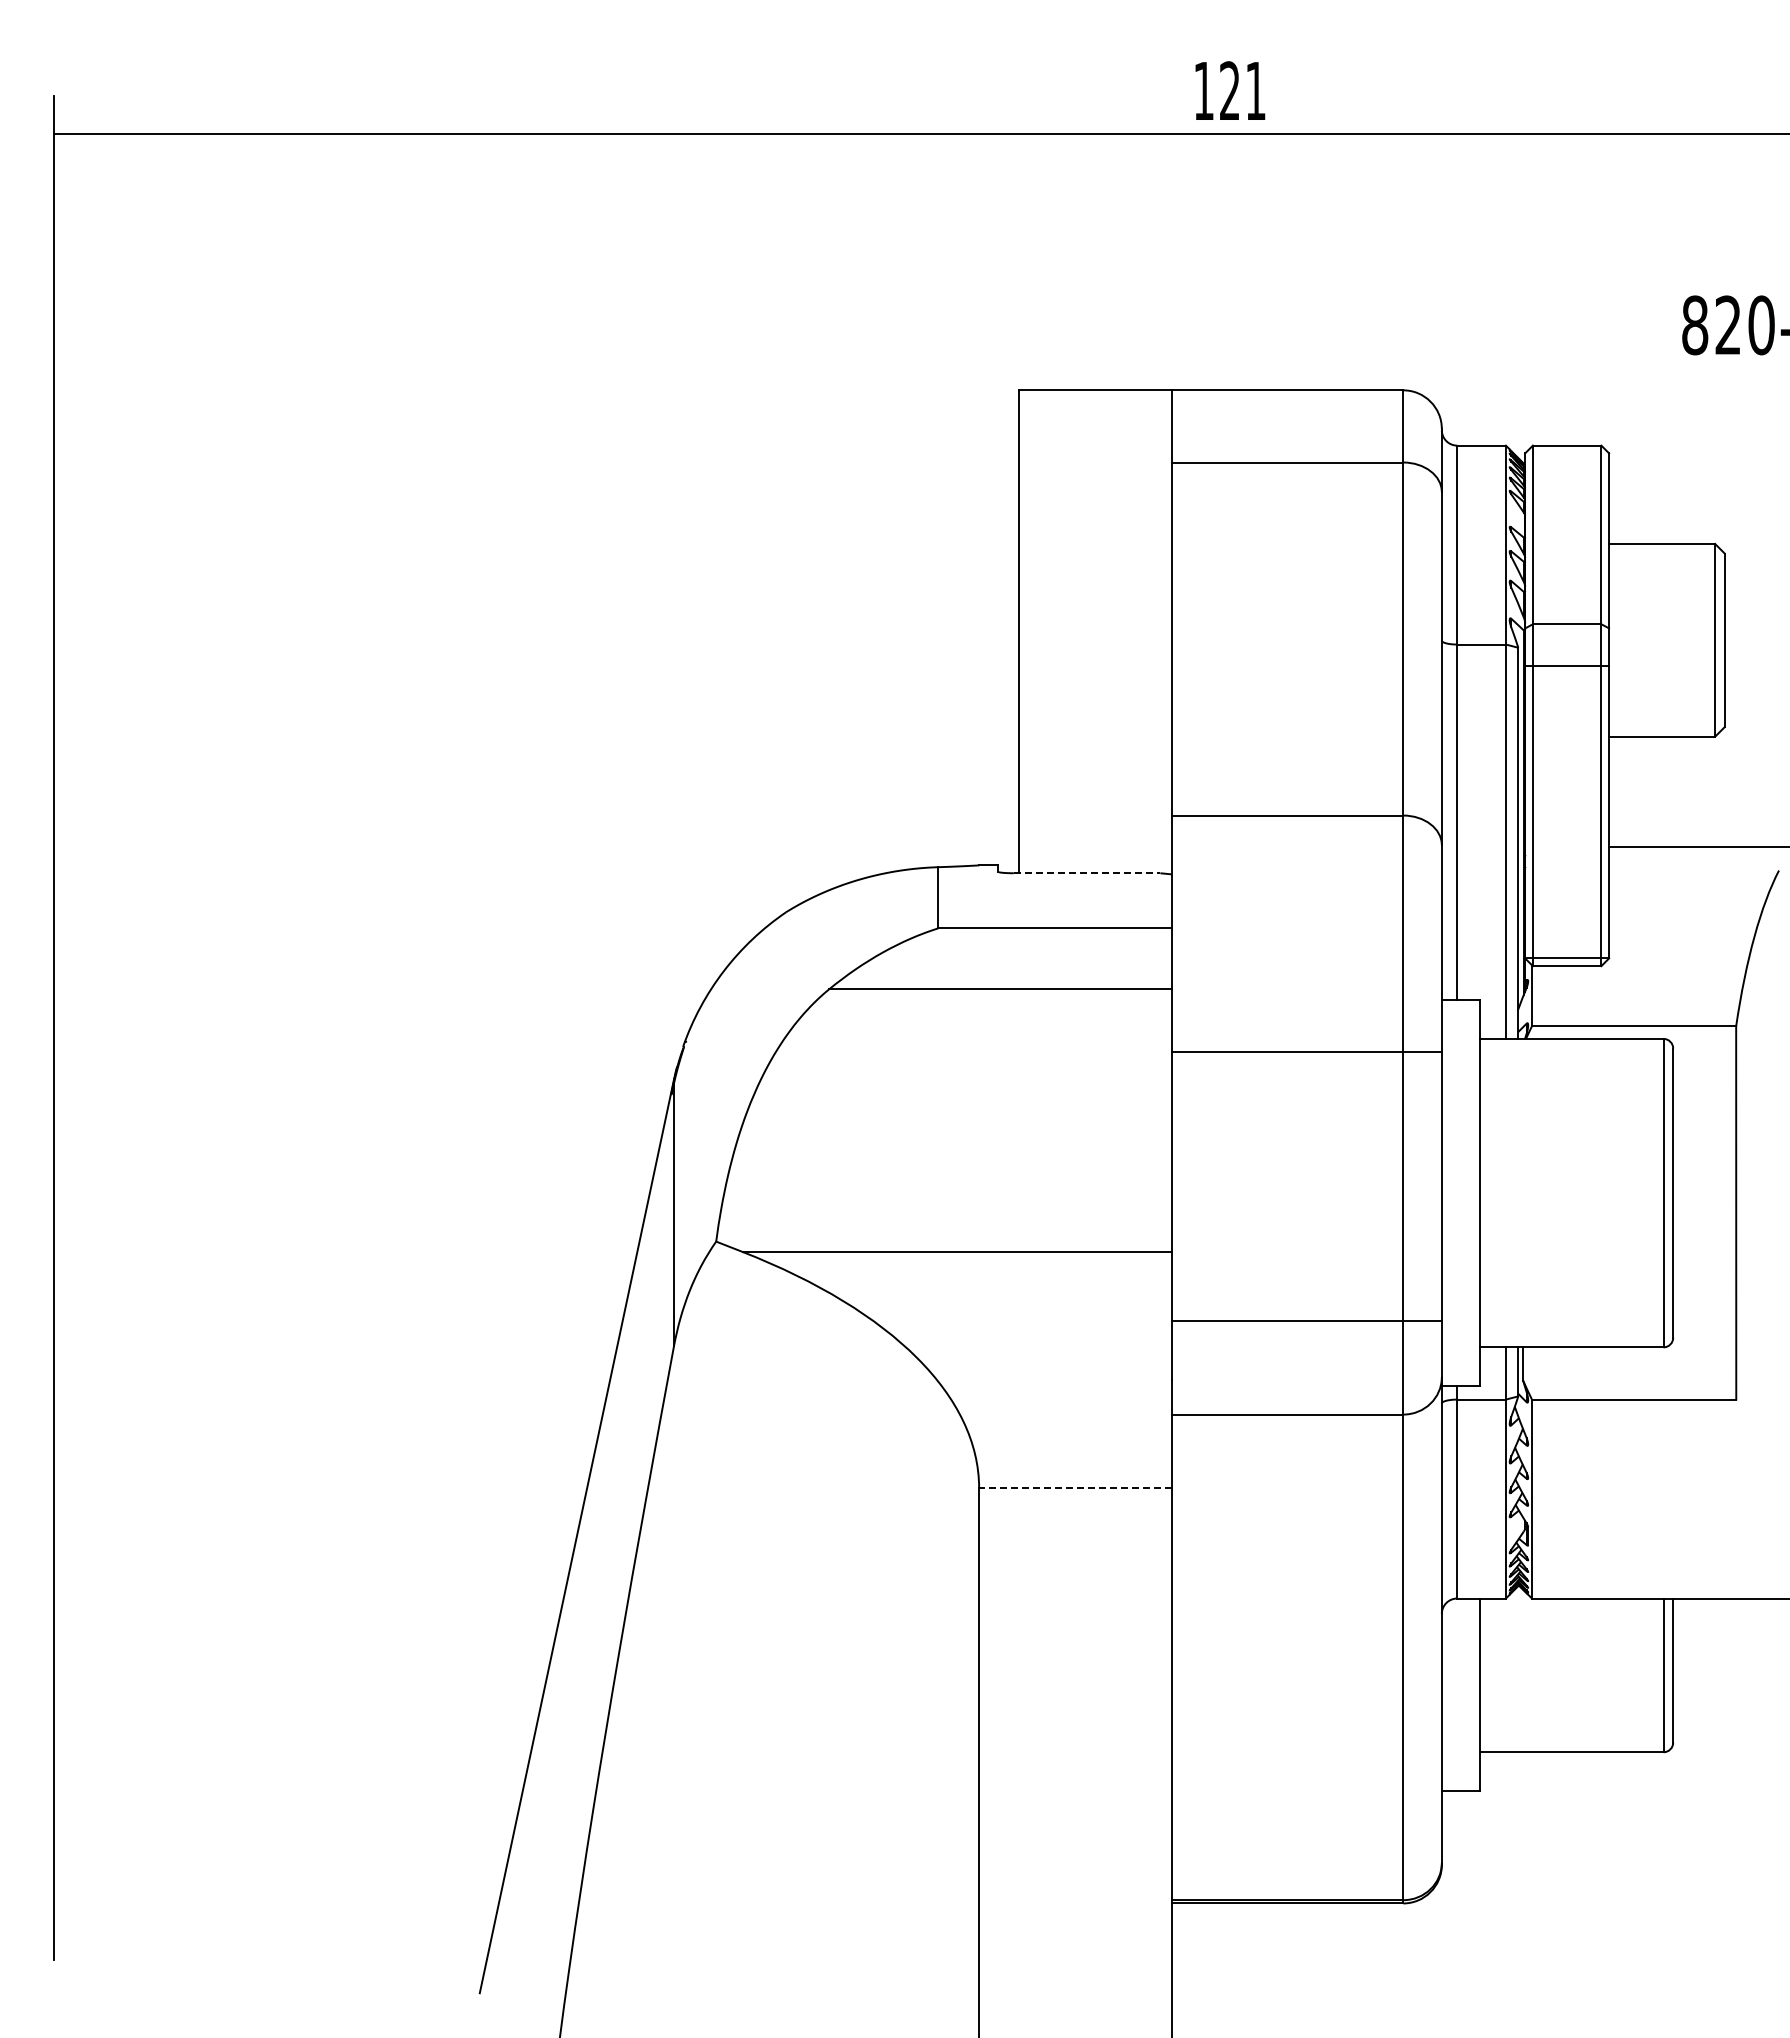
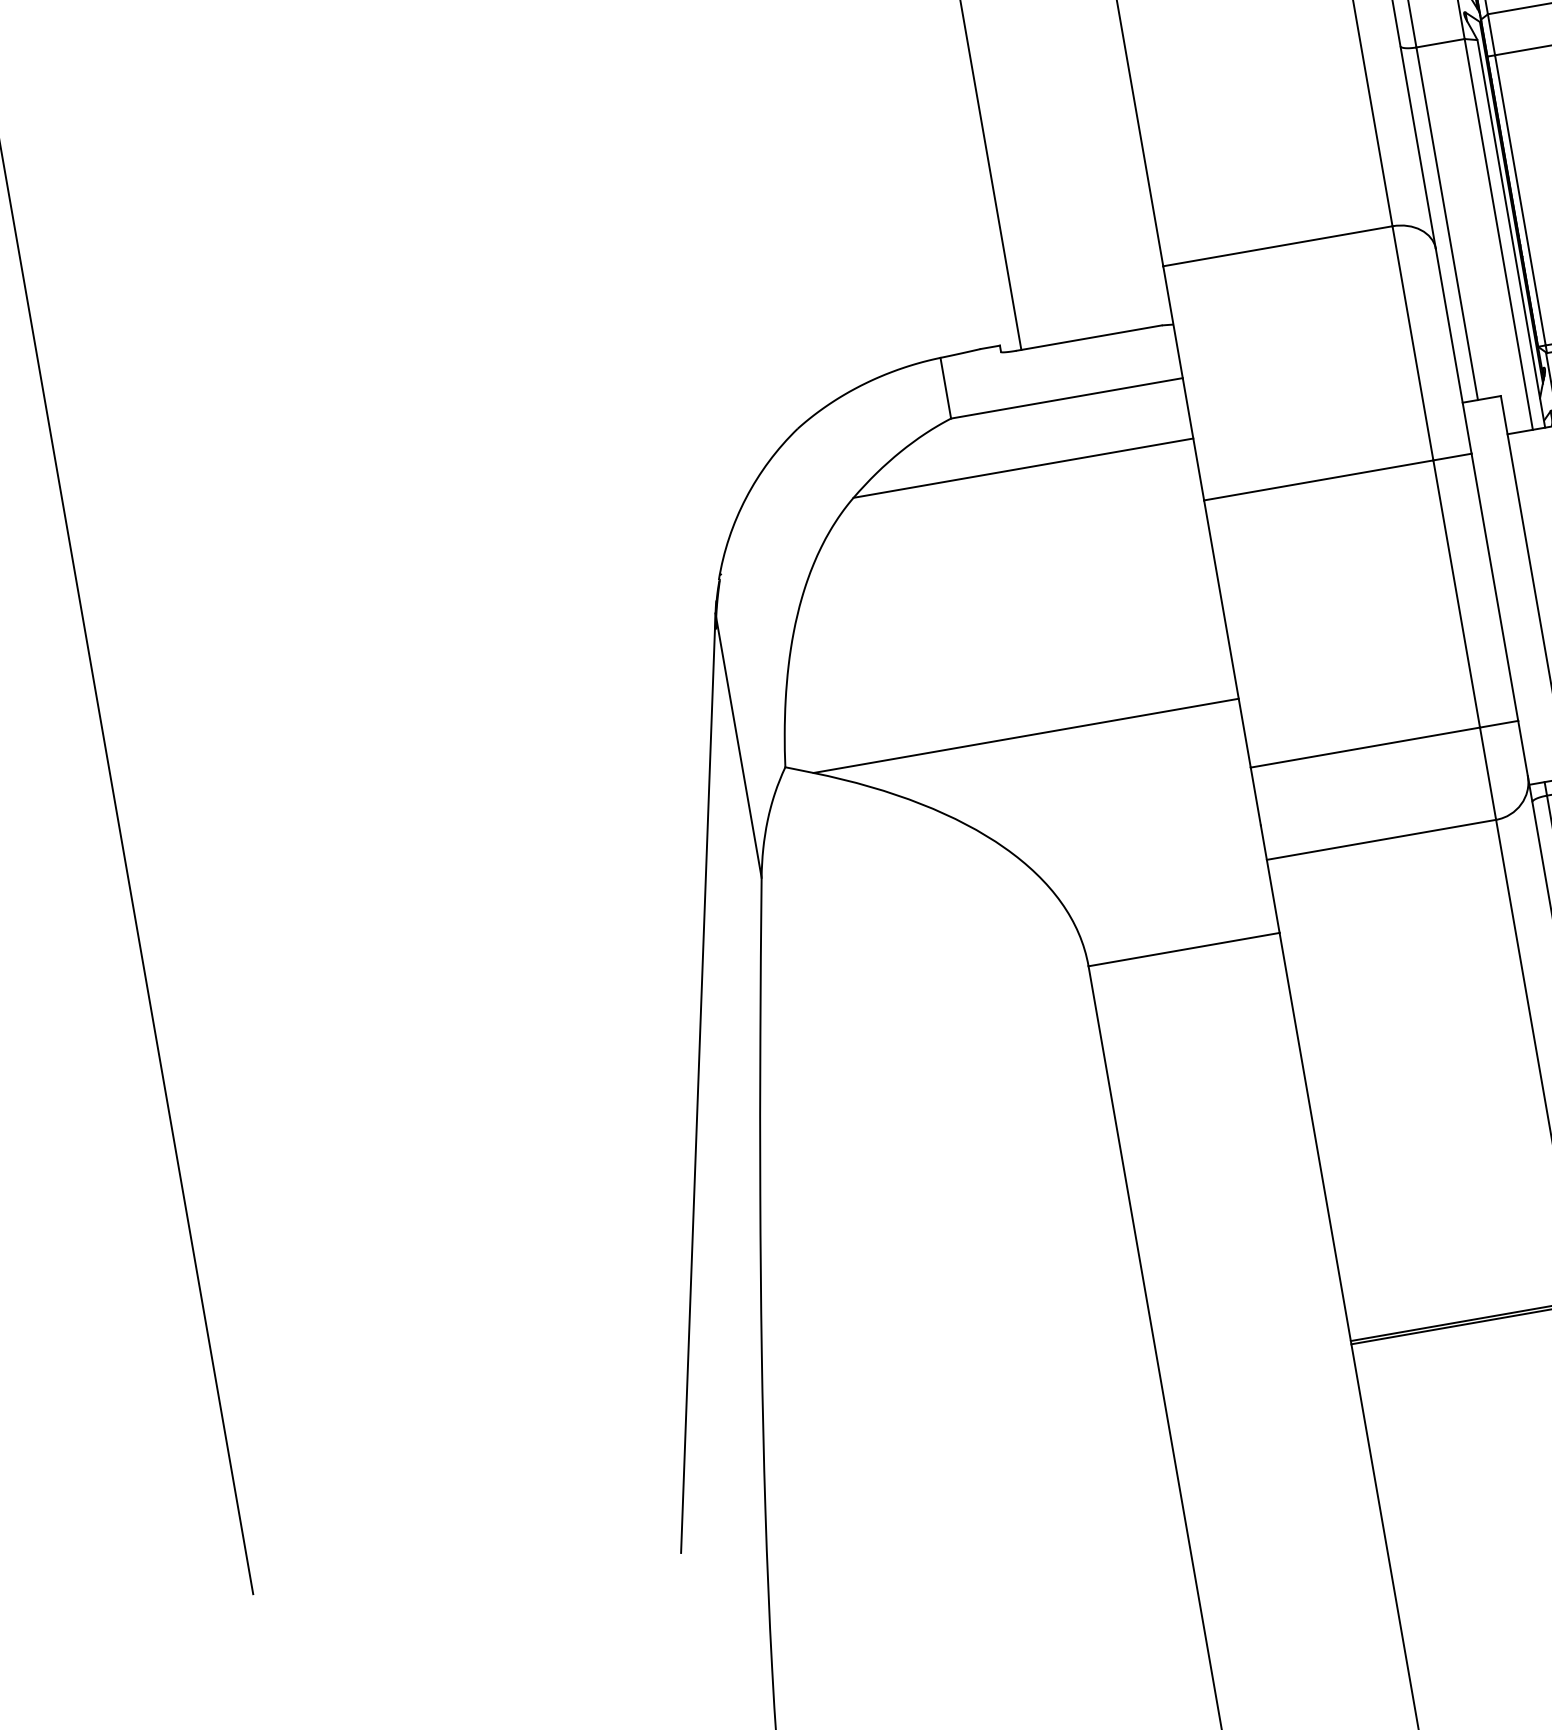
line: (1087, 873) -> (1089, 338), dashed -> solid
line: (1075, 1488) -> (1184, 949), dashed -> solid

